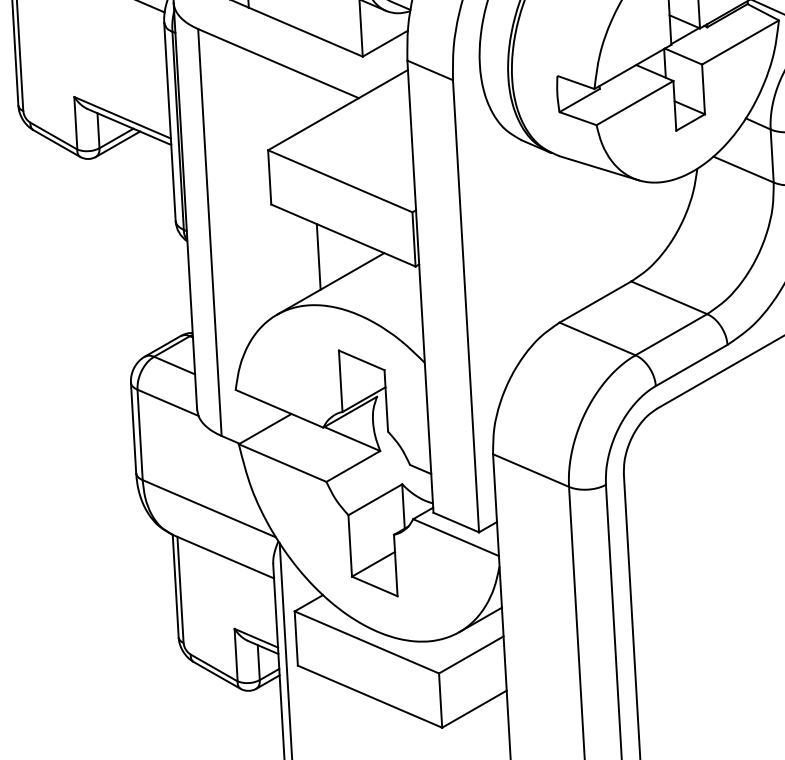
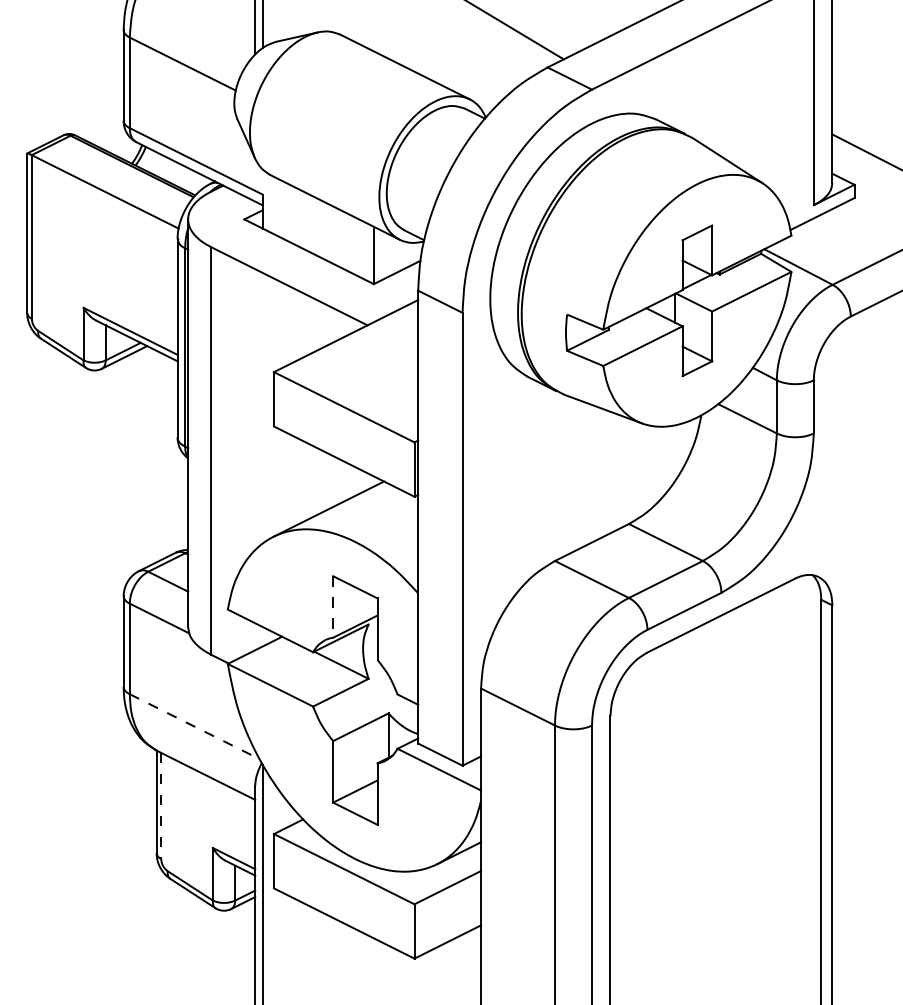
line: (318, 256) -> (318, 481), removed
line: (341, 380) -> (333, 606), solid -> dashed
line: (210, 508) -> (195, 726), solid -> dashed
line: (180, 590) -> (161, 806), solid -> dashed

